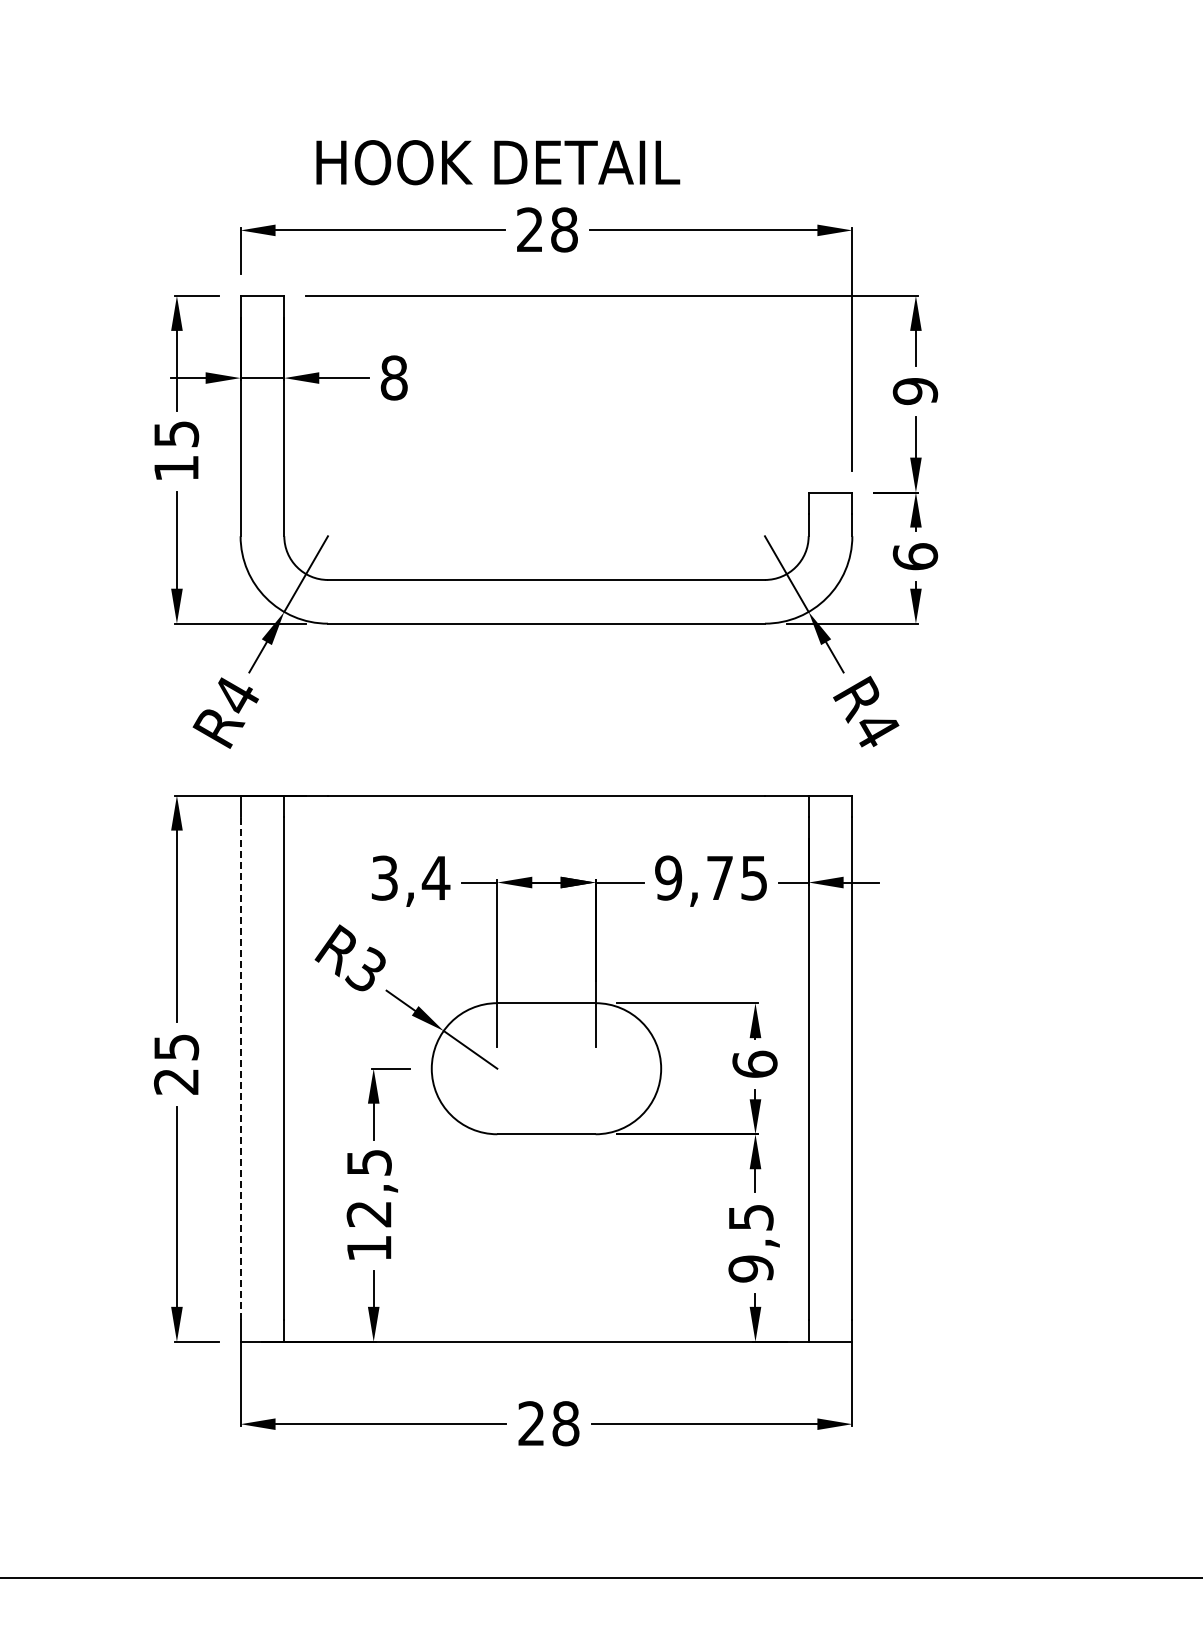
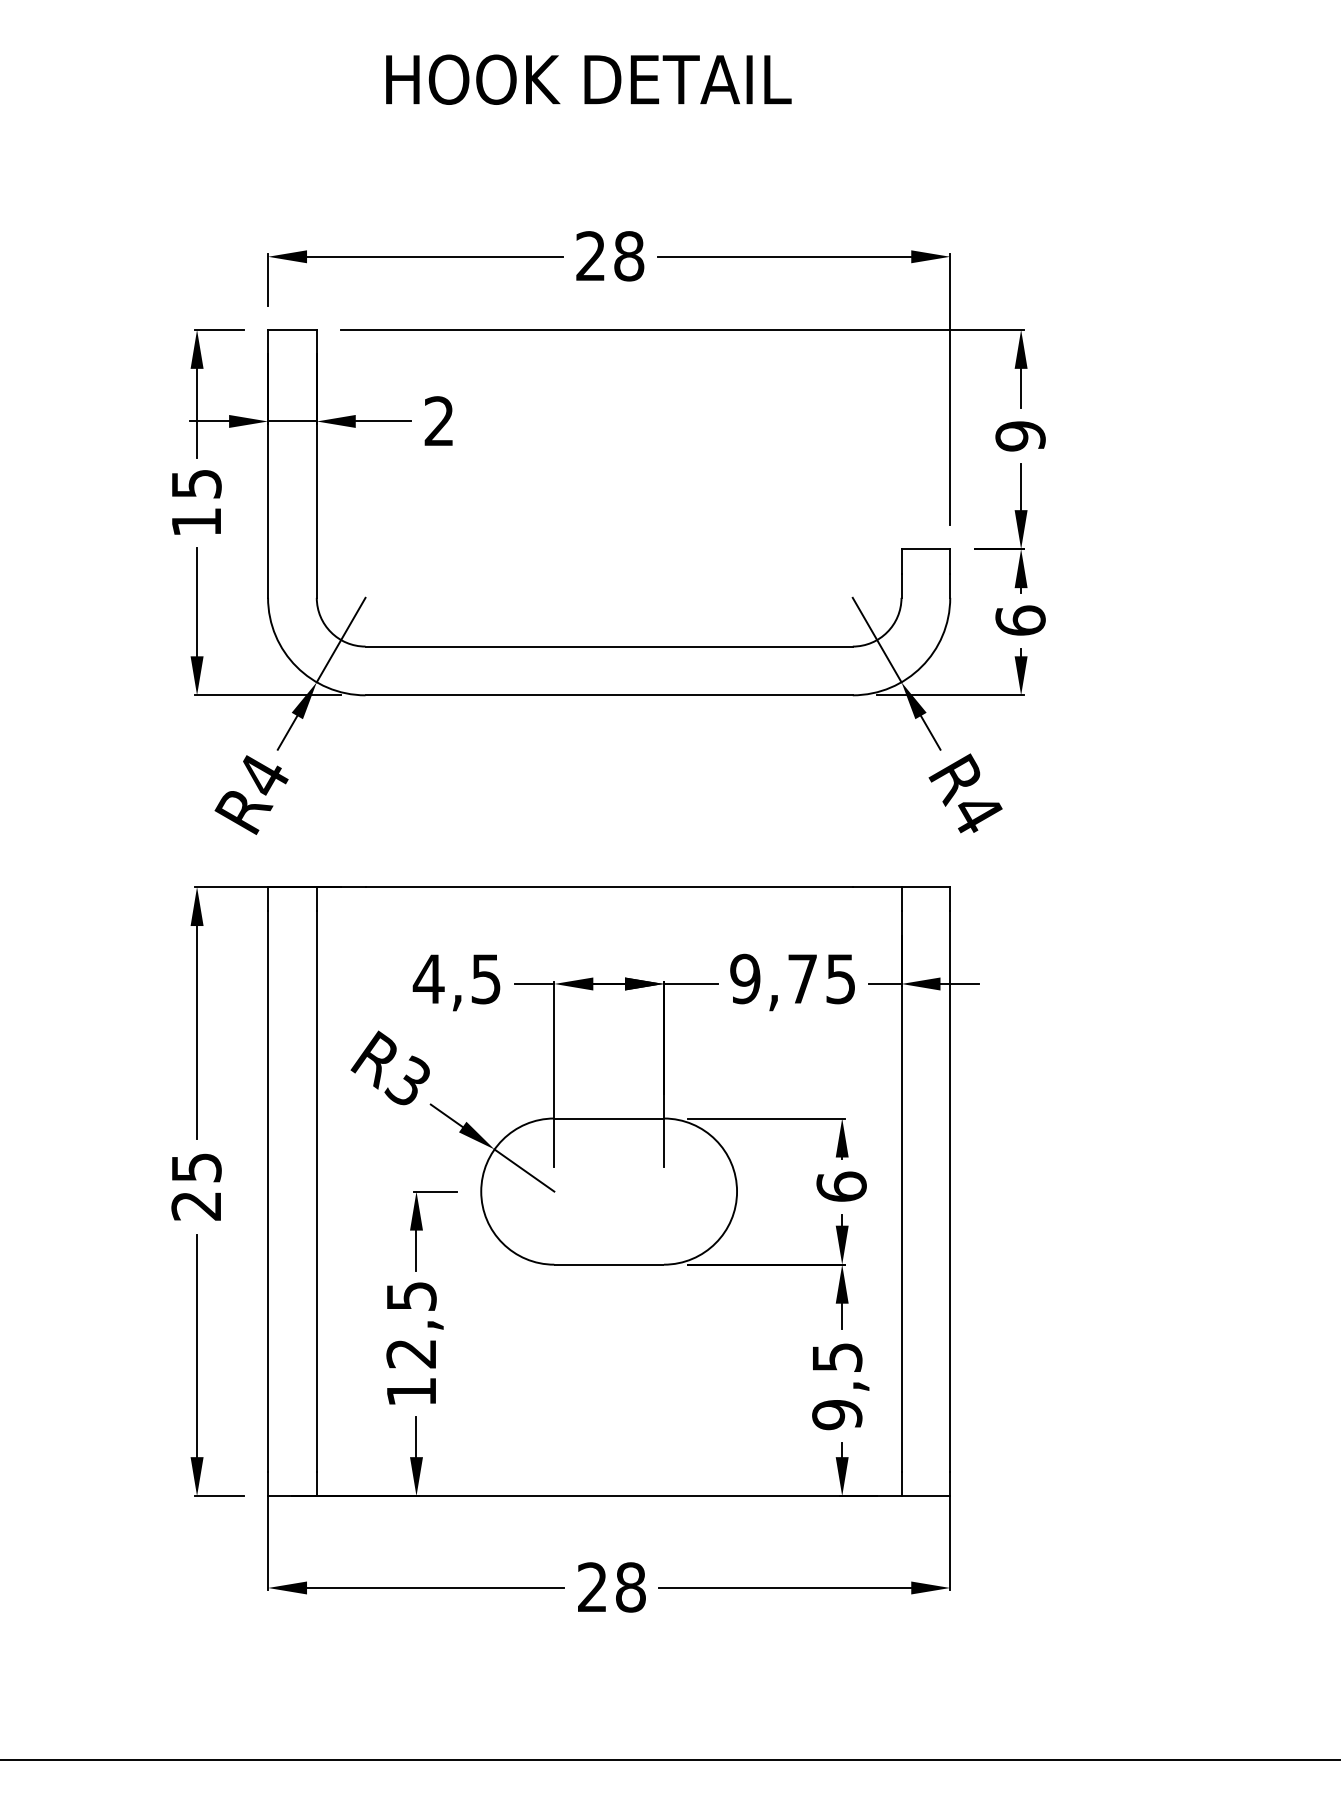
text: (498, 162) -> (589, 79), moved
text: (393, 377) -> (438, 420), 8 -> 2
text: (410, 877) -> (457, 978), 3,4 -> 4,5
line: (240, 1068) -> (267, 1191), dashed -> solid

